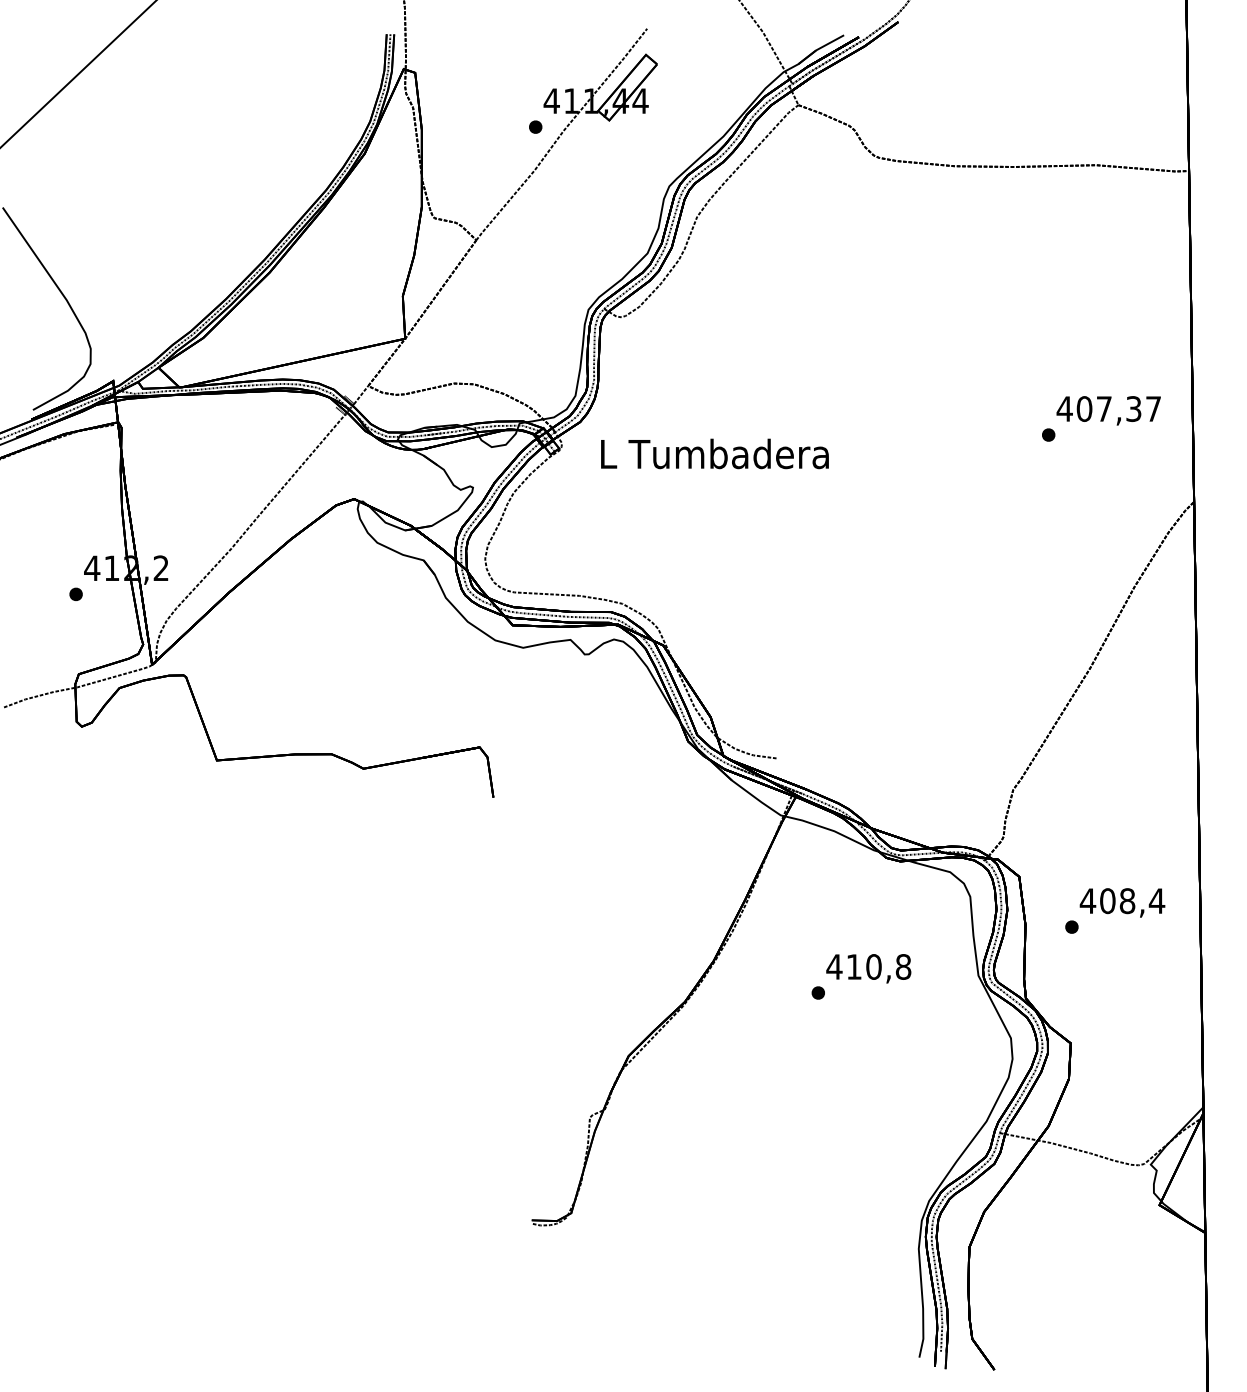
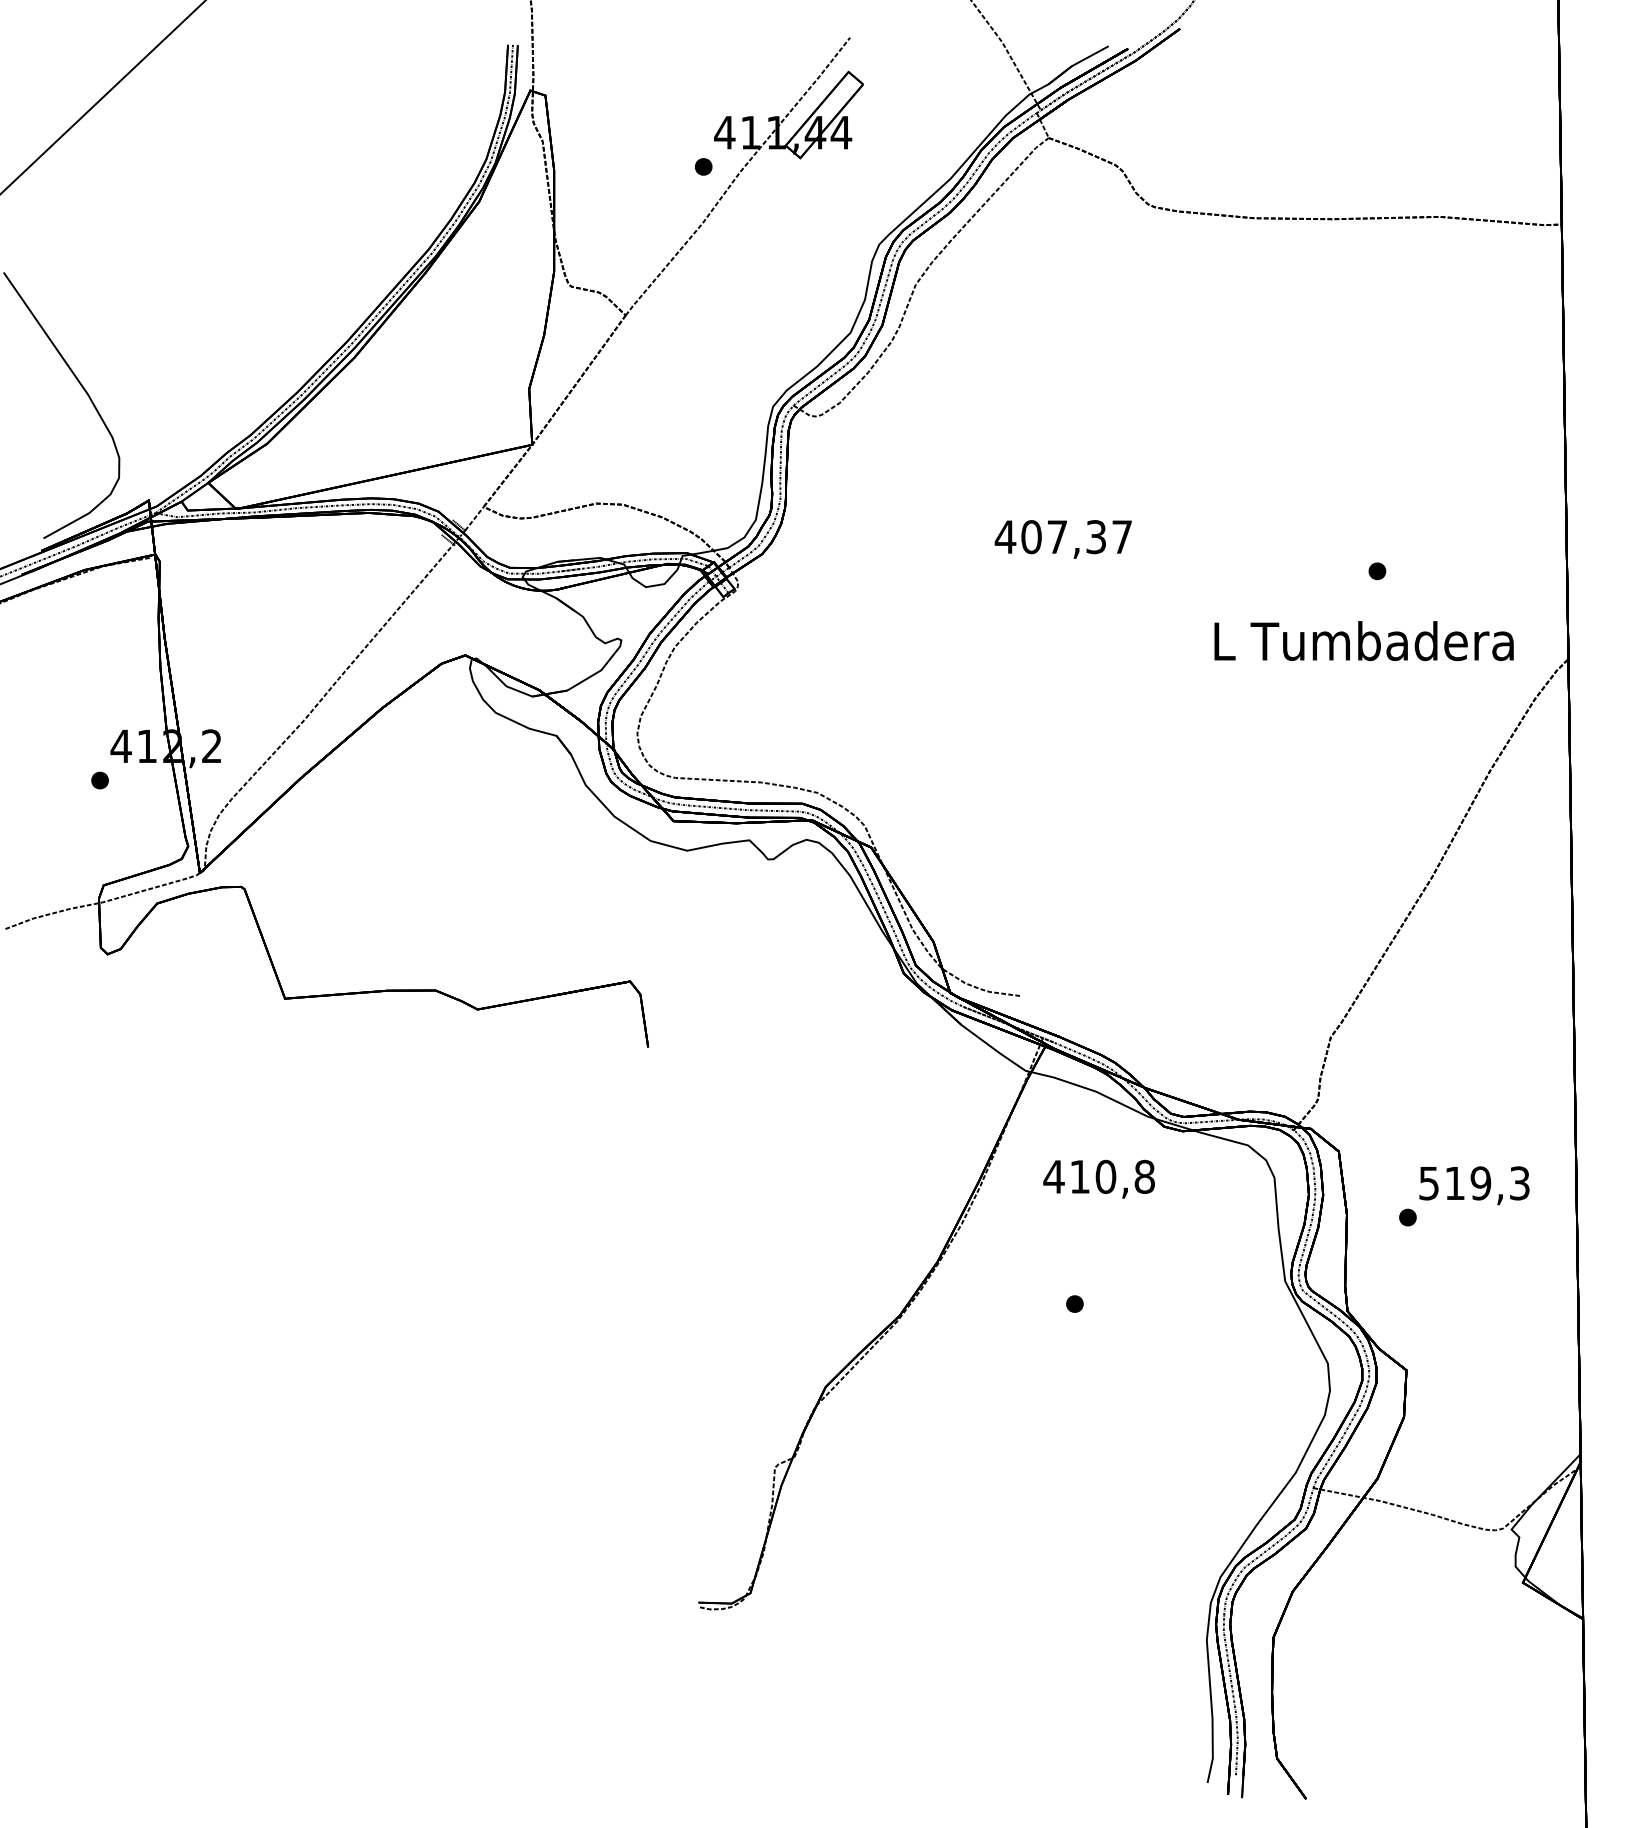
text: (1108, 410) -> (1062, 539), moved
text: (714, 454) -> (1363, 641), moved
text: (1122, 901) -> (1474, 1183), 408,4 -> 519,3
text: (868, 968) -> (1098, 1178), moved

